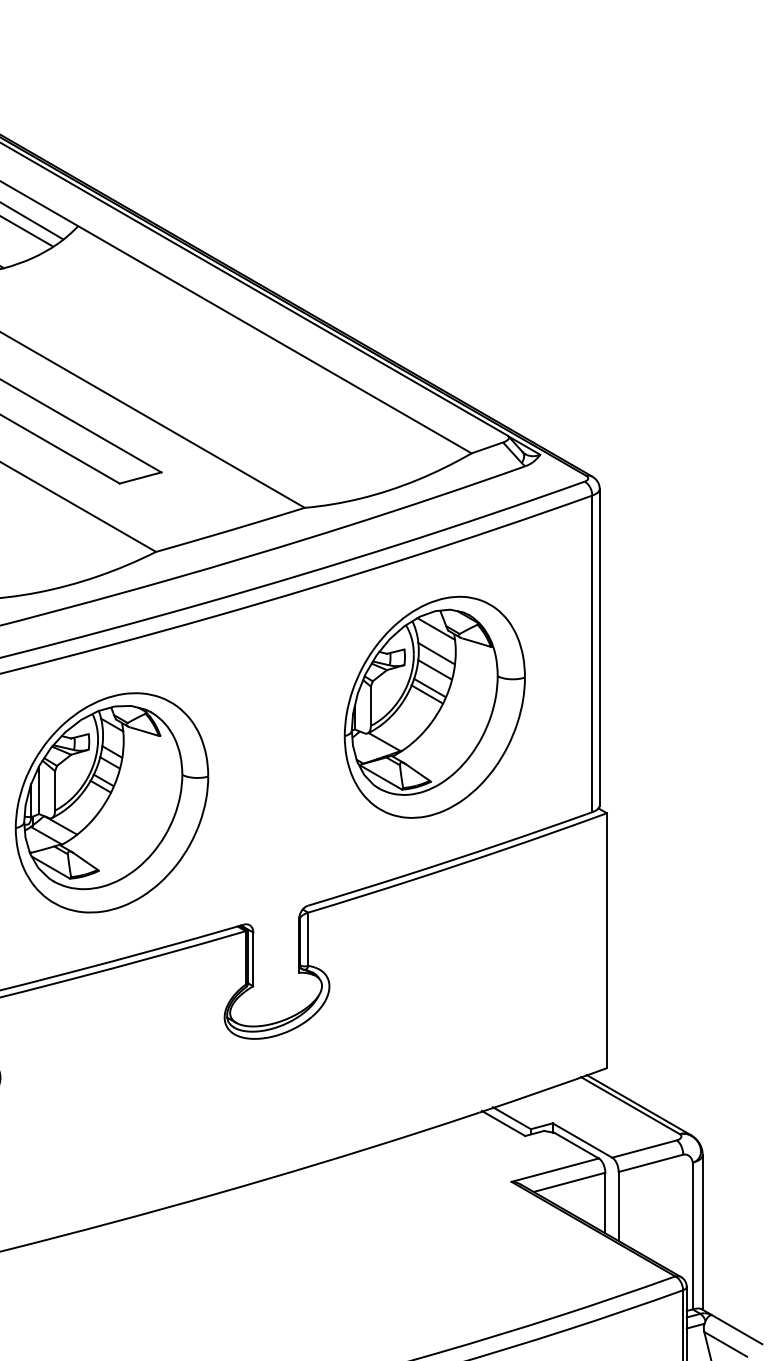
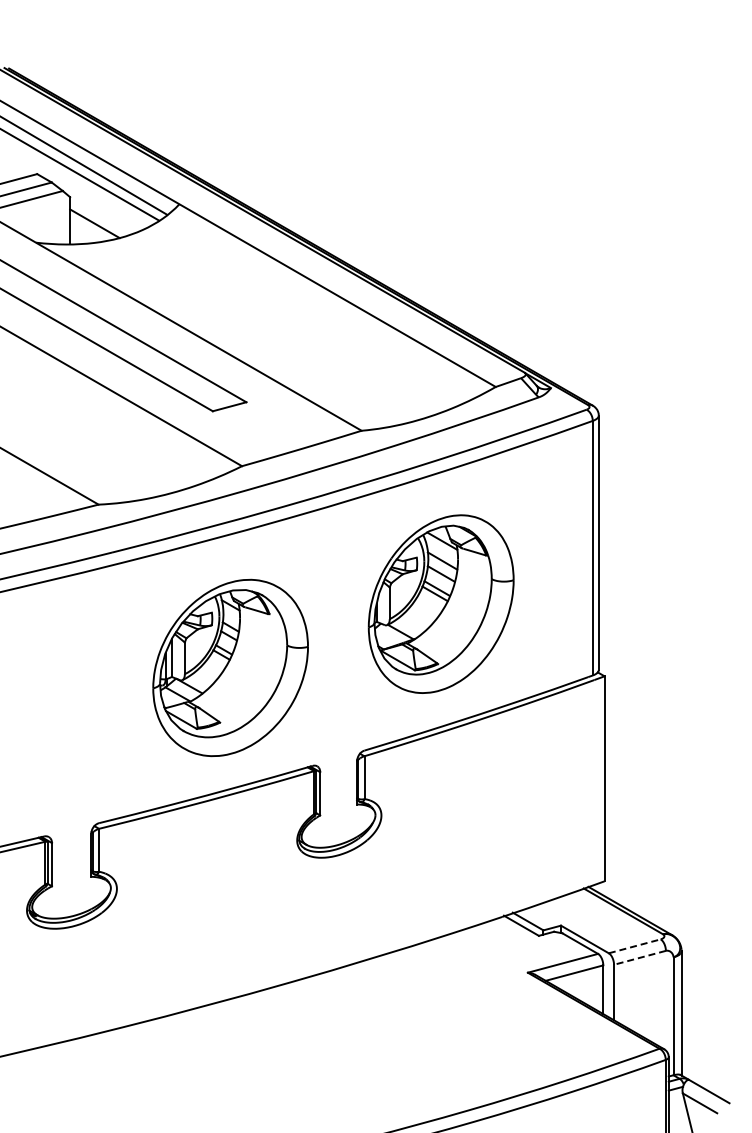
part: (433, 706) -> (440, 603), moved
part: (111, 802) -> (230, 667), moved
line: (644, 1149) -> (634, 946), solid -> dashed
line: (650, 1162) -> (639, 957), solid -> dashed

